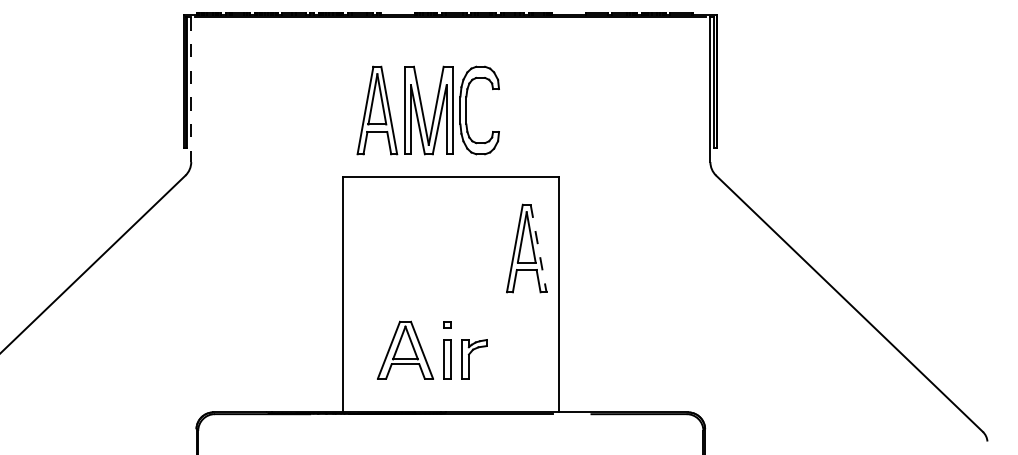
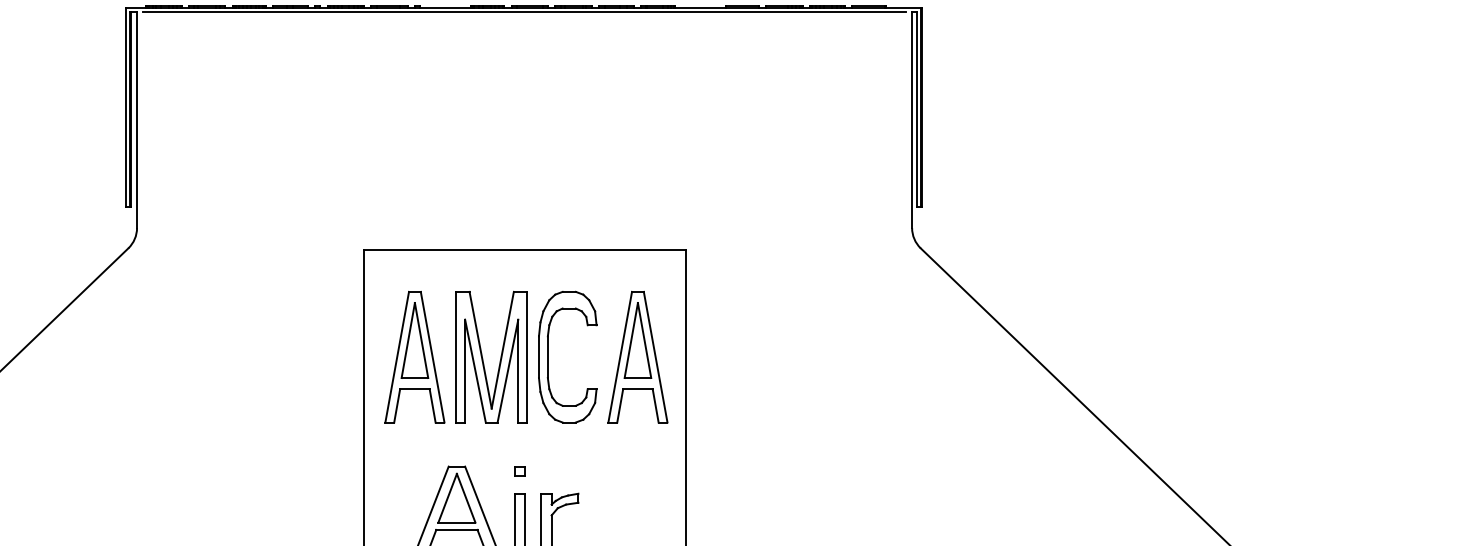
line: (191, 90) -> (137, 121), dashed -> solid
part: (427, 110) -> (489, 357), moved
line: (538, 249) -> (655, 358), dashed -> solid

